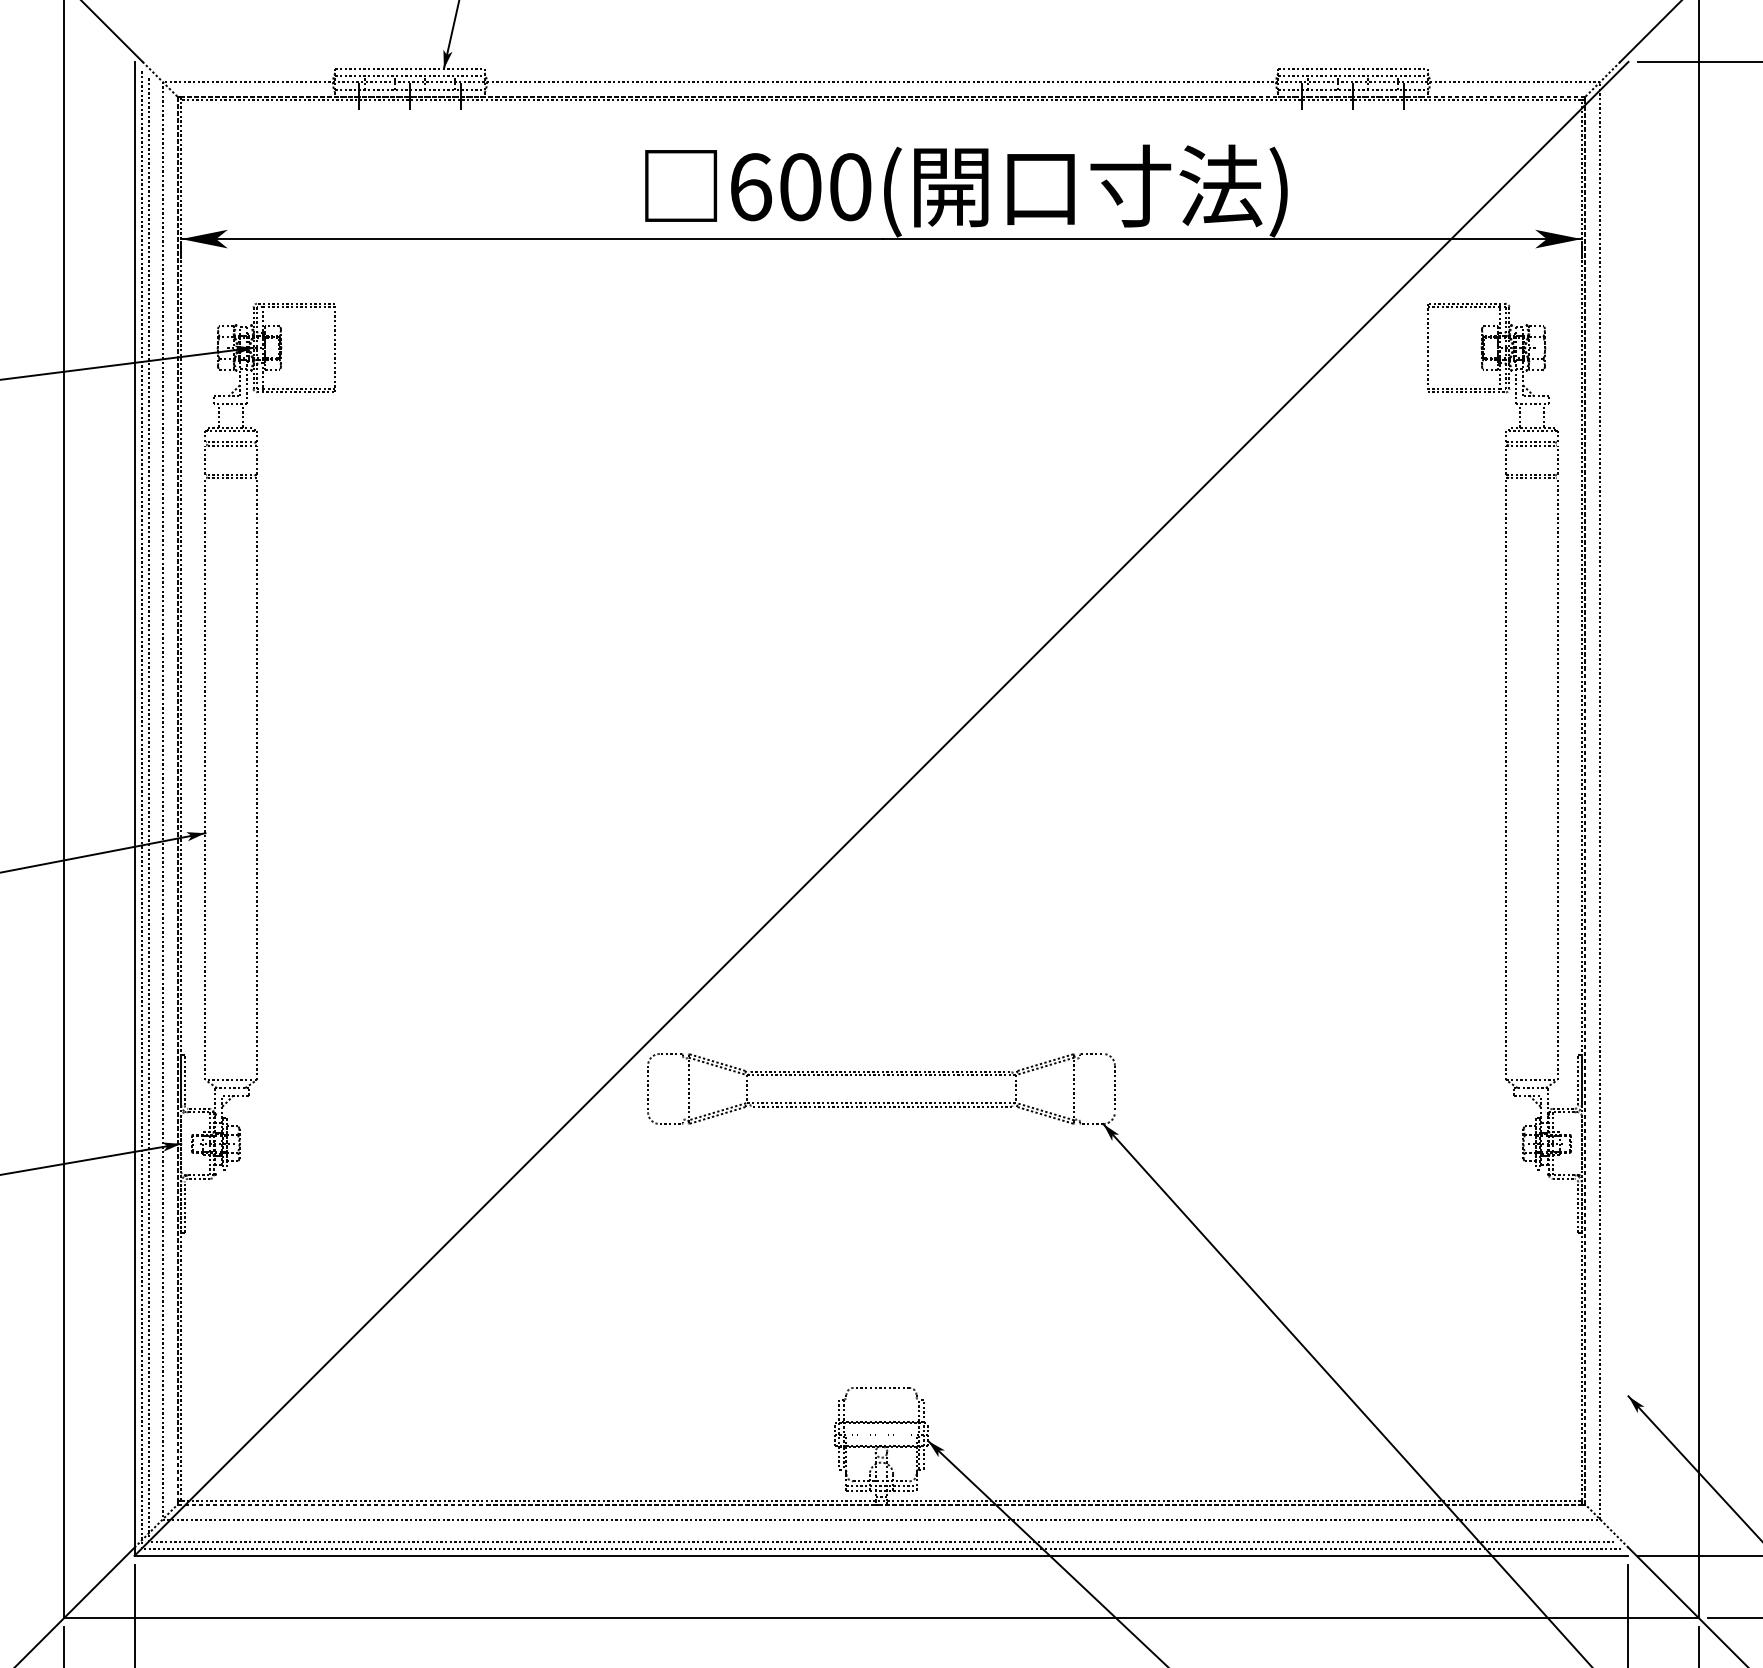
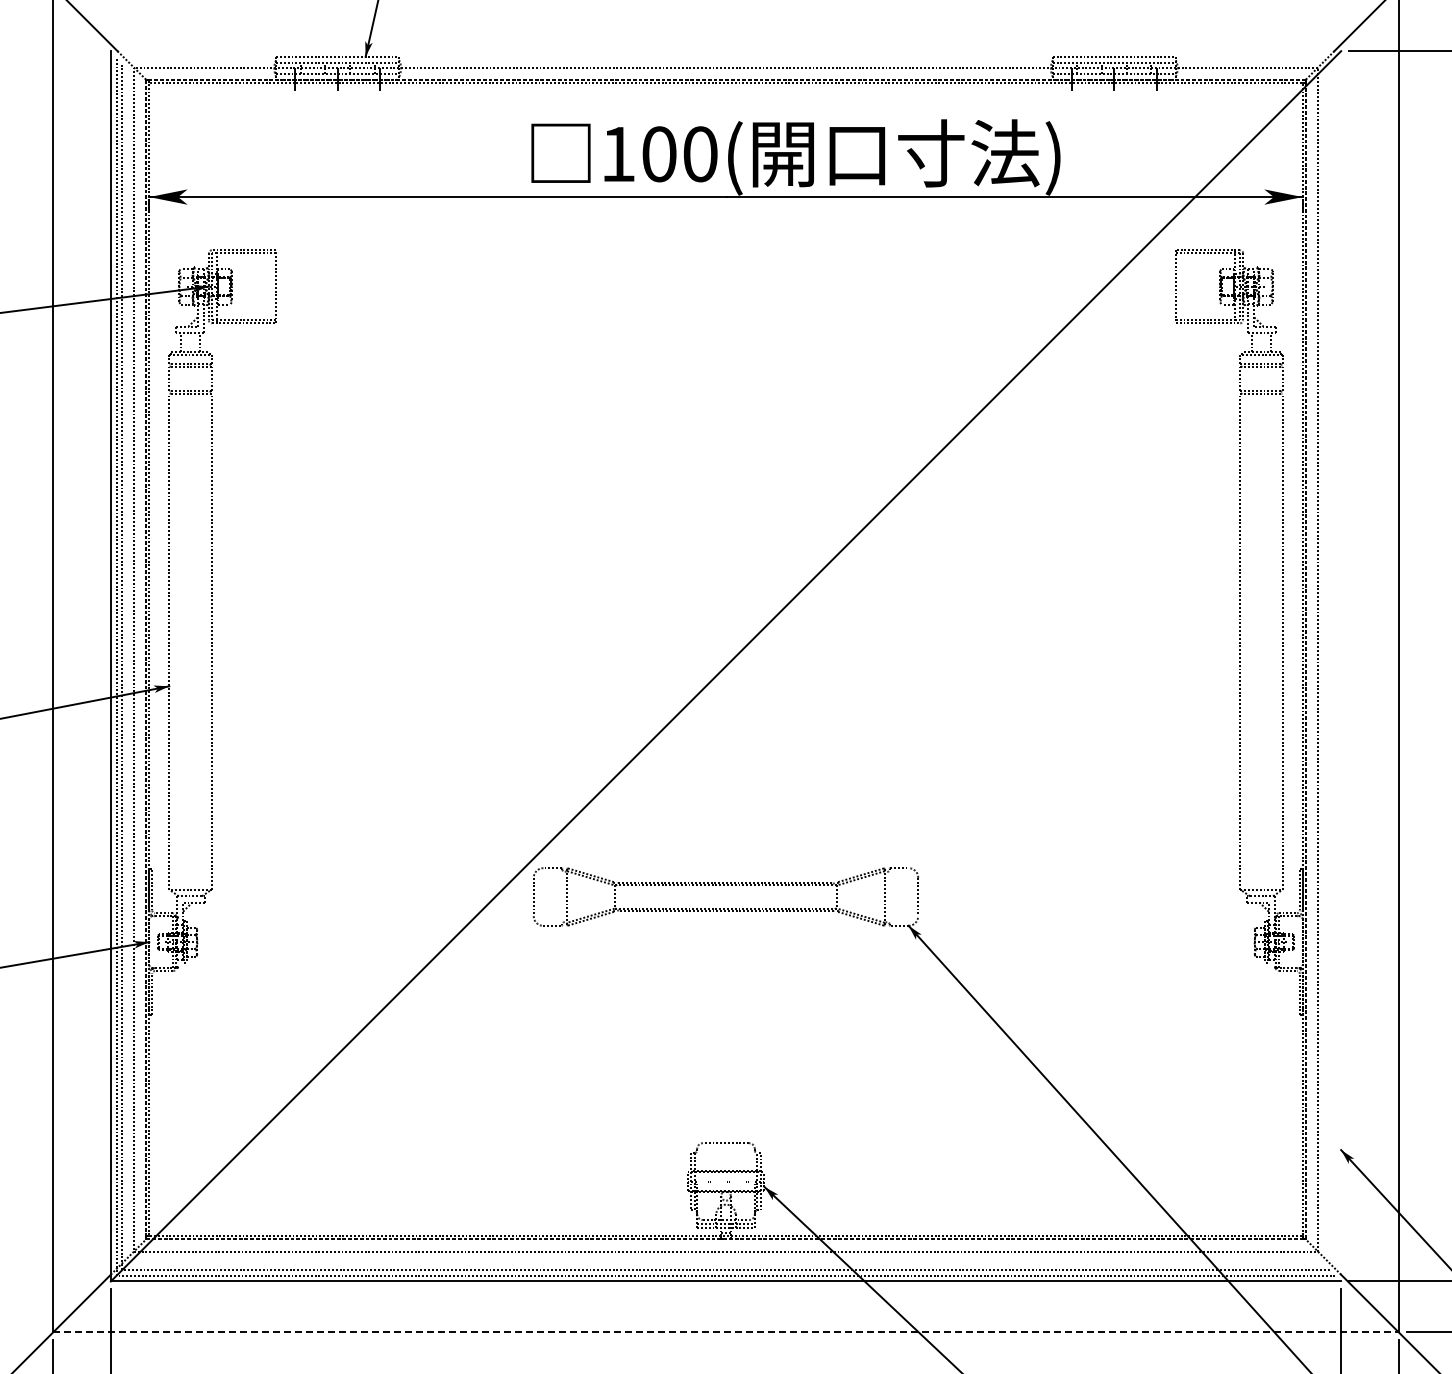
text: (750, 187) -> (618, 154), 600( -> 100(
line: (882, 1617) -> (726, 1332), solid -> dashed

